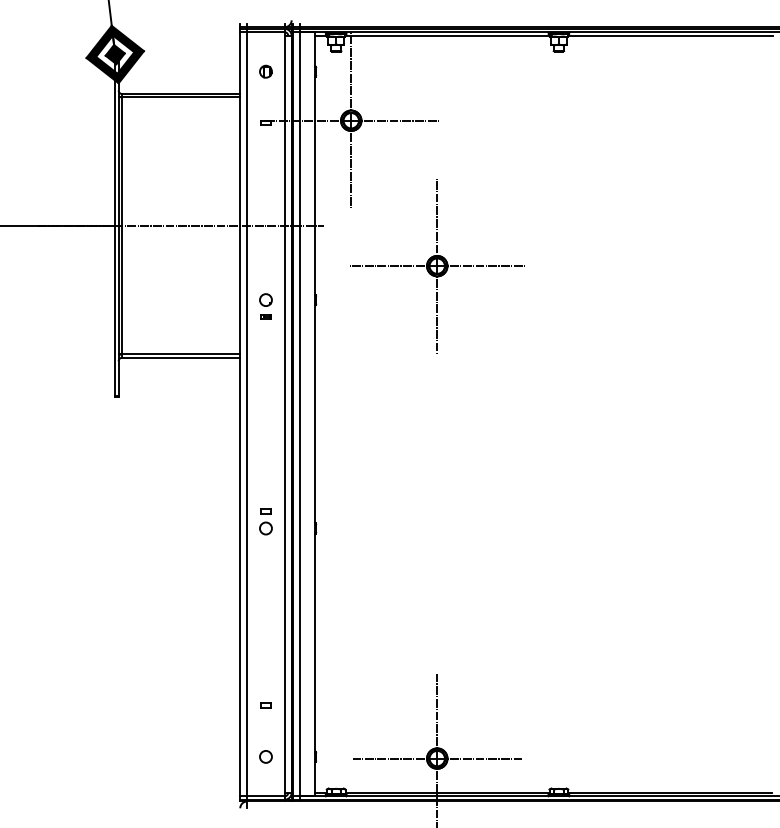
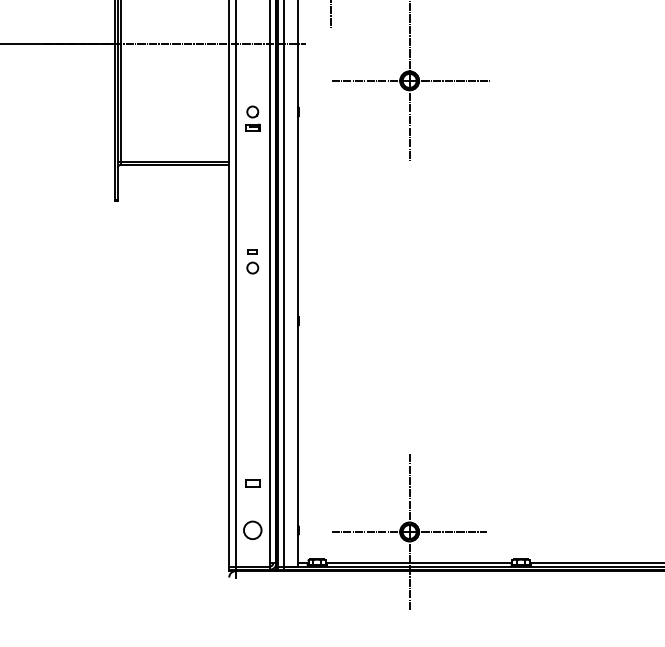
part: (265, 316) -> (252, 127), size x1.6
part: (265, 521) -> (252, 261), moved
part: (265, 705) -> (252, 483), size x1.6
circle: (265, 756) -> (252, 530), size x1.6

